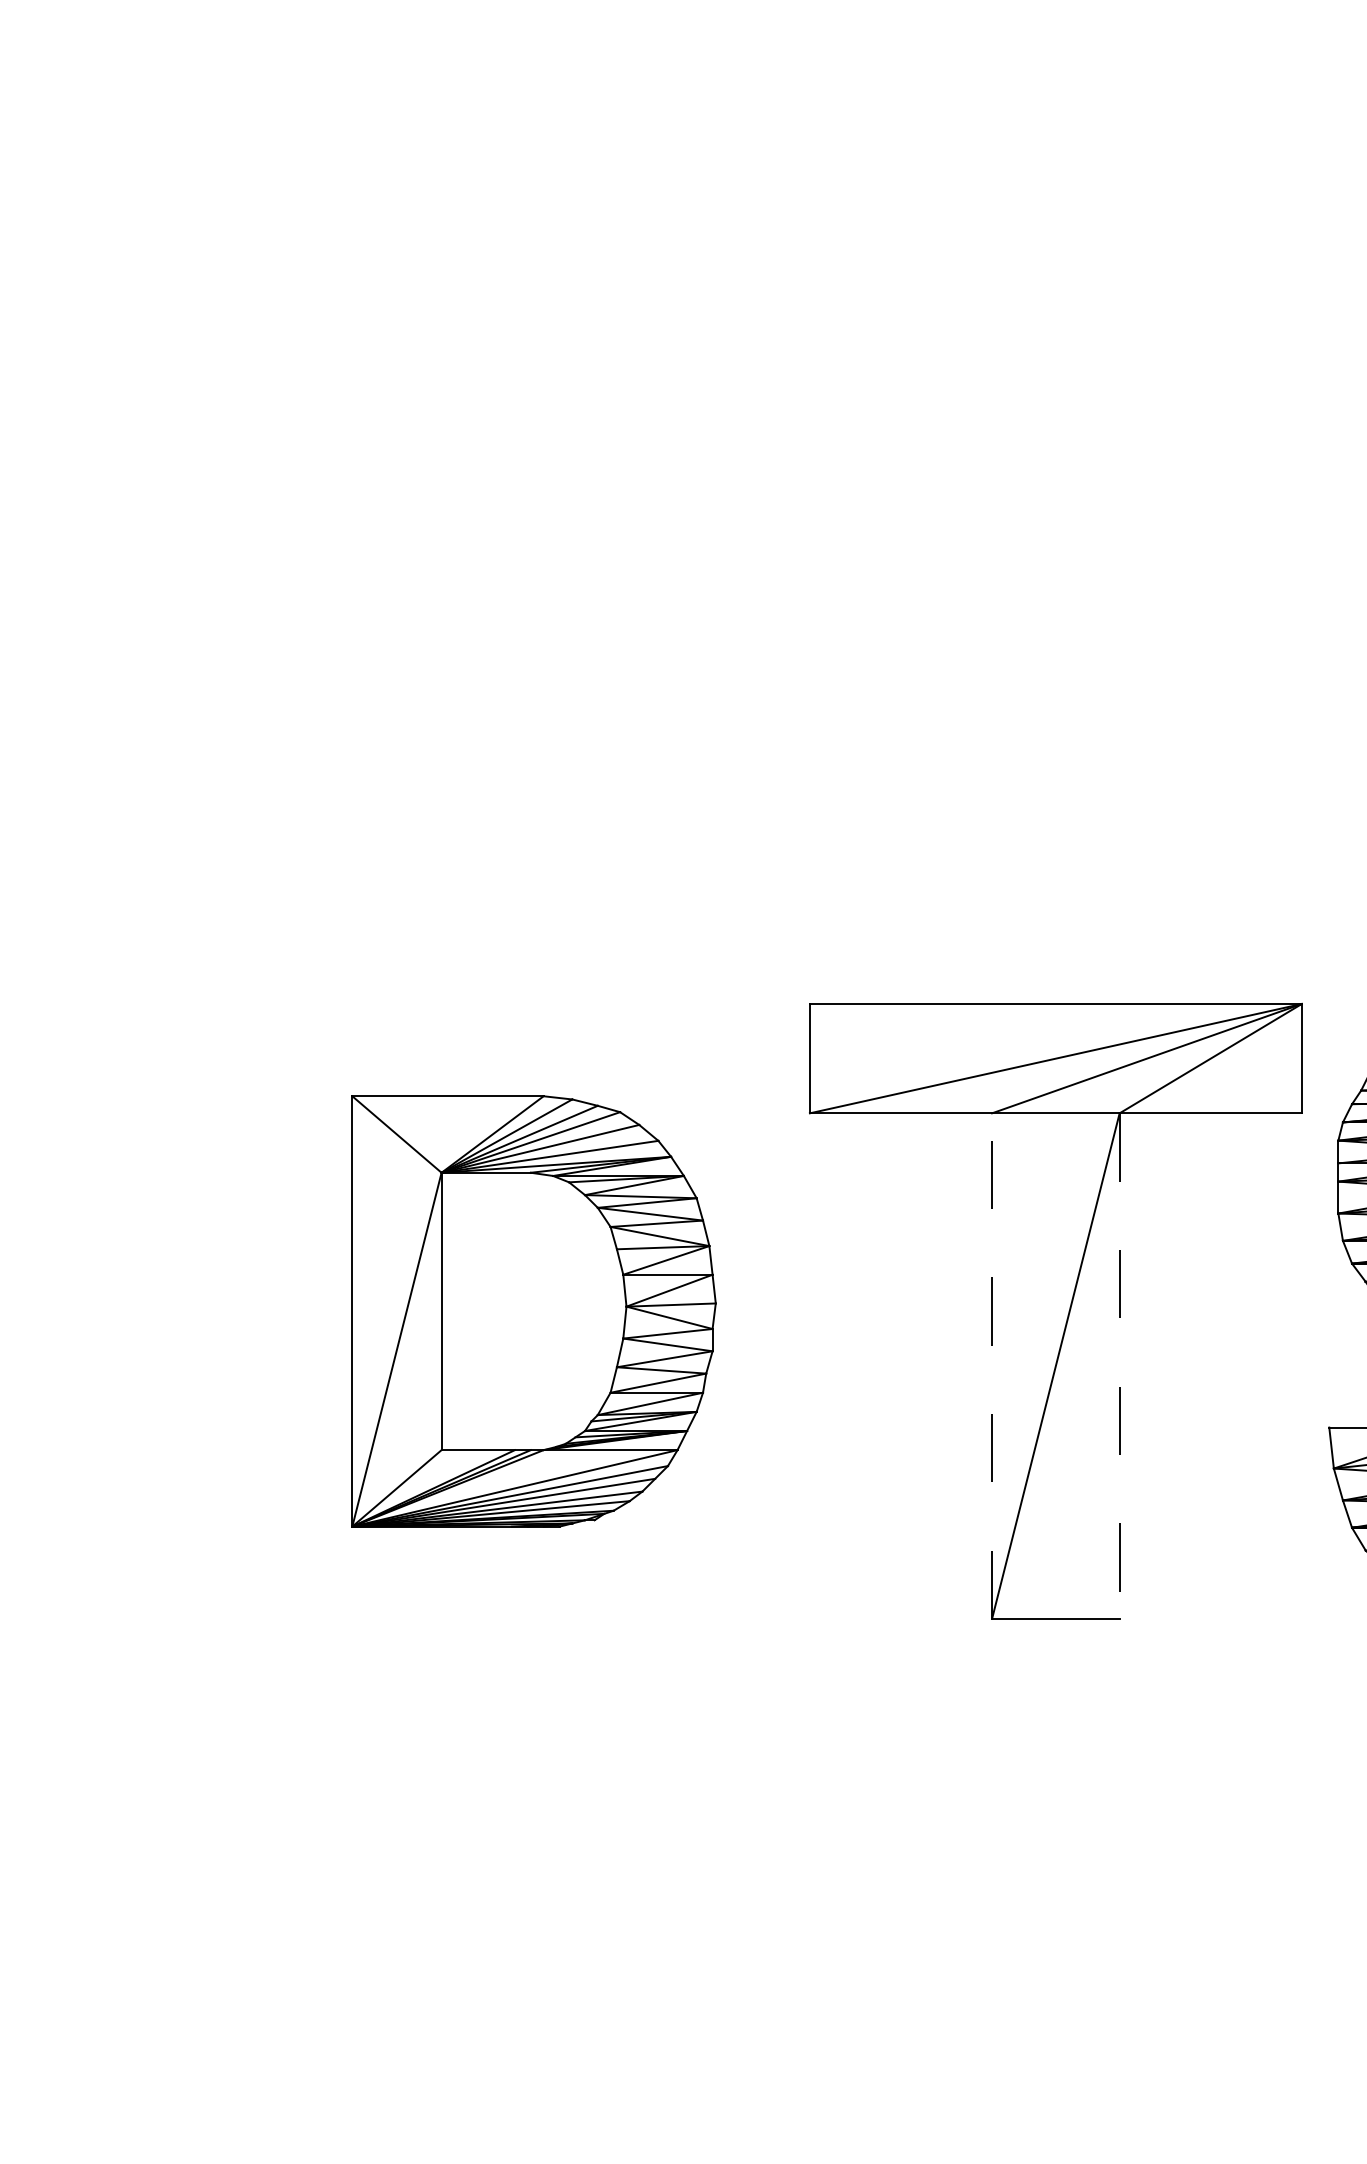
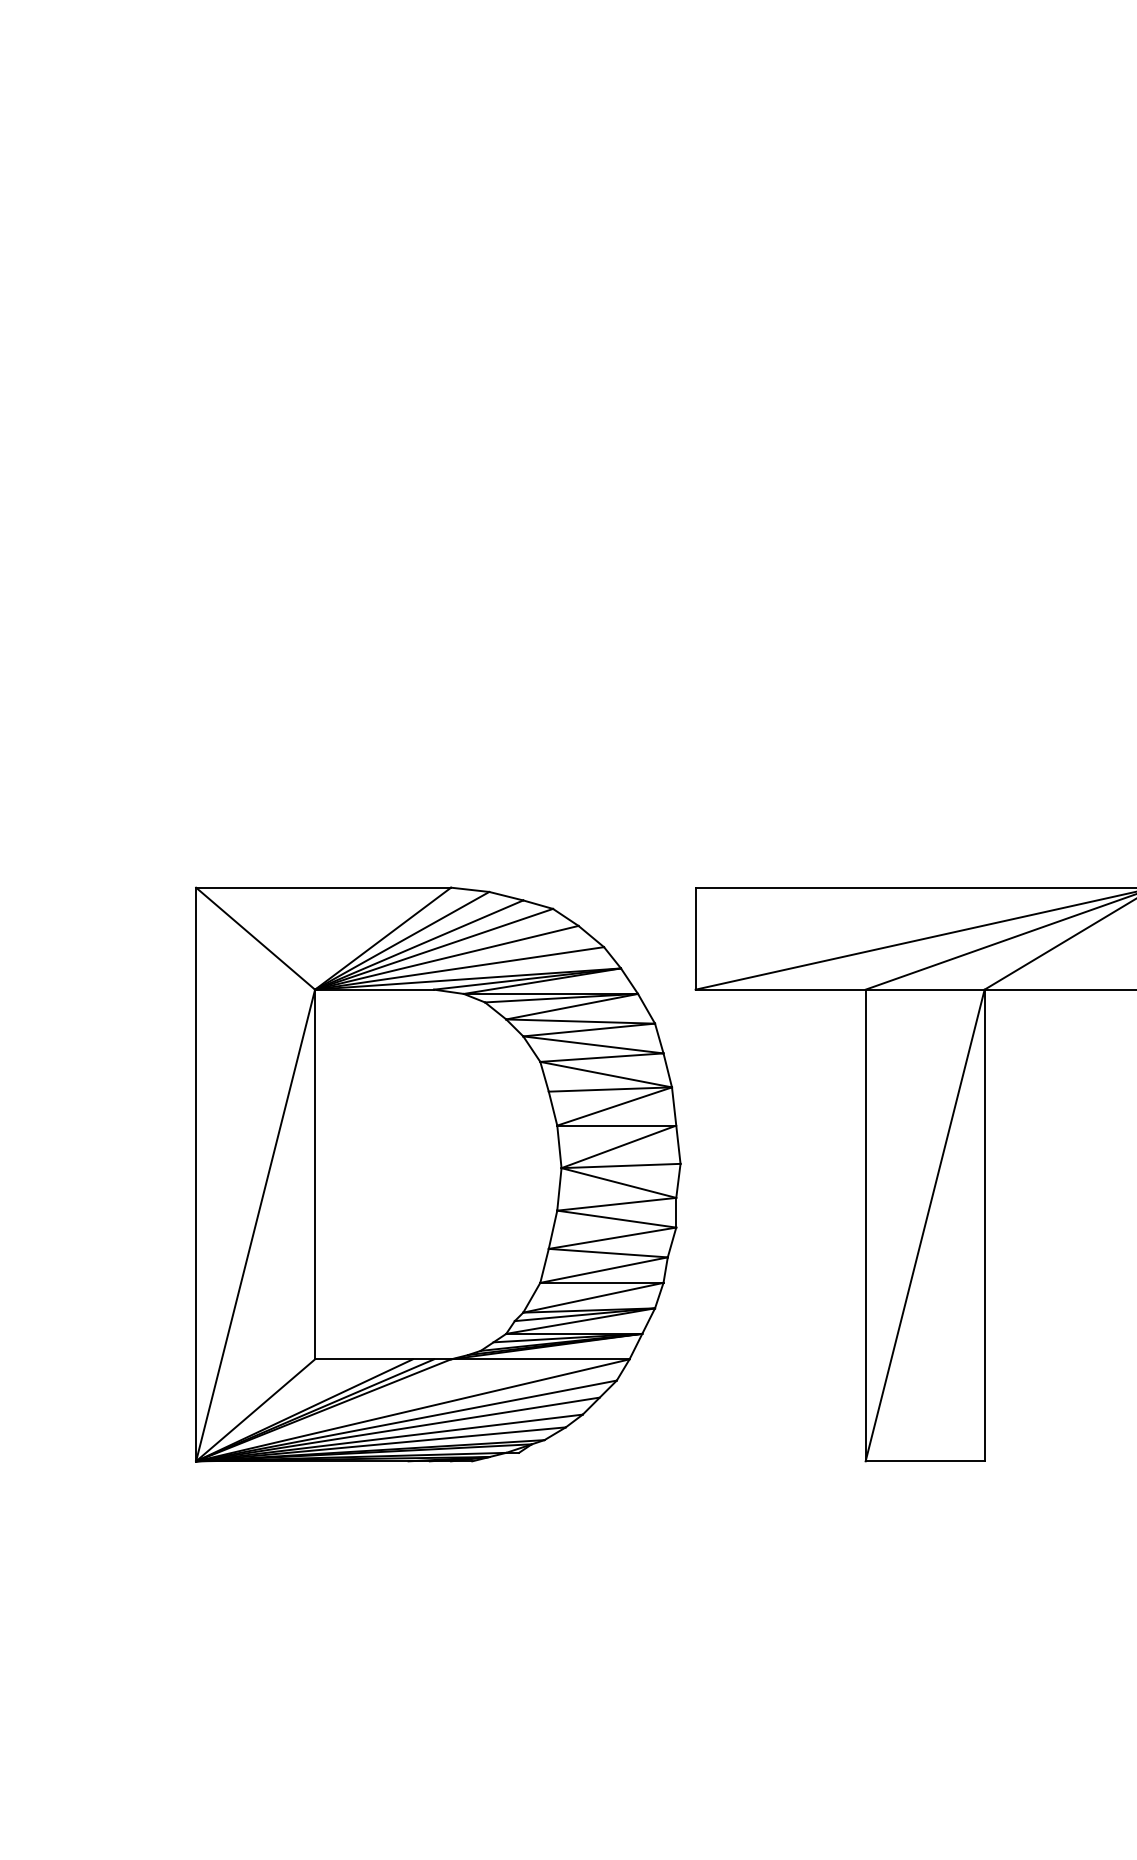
part: (533, 1311) -> (437, 1174), size x1.43
line: (992, 1366) -> (866, 1225), dashed -> solid
line: (1119, 1366) -> (984, 1225), dashed -> solid

